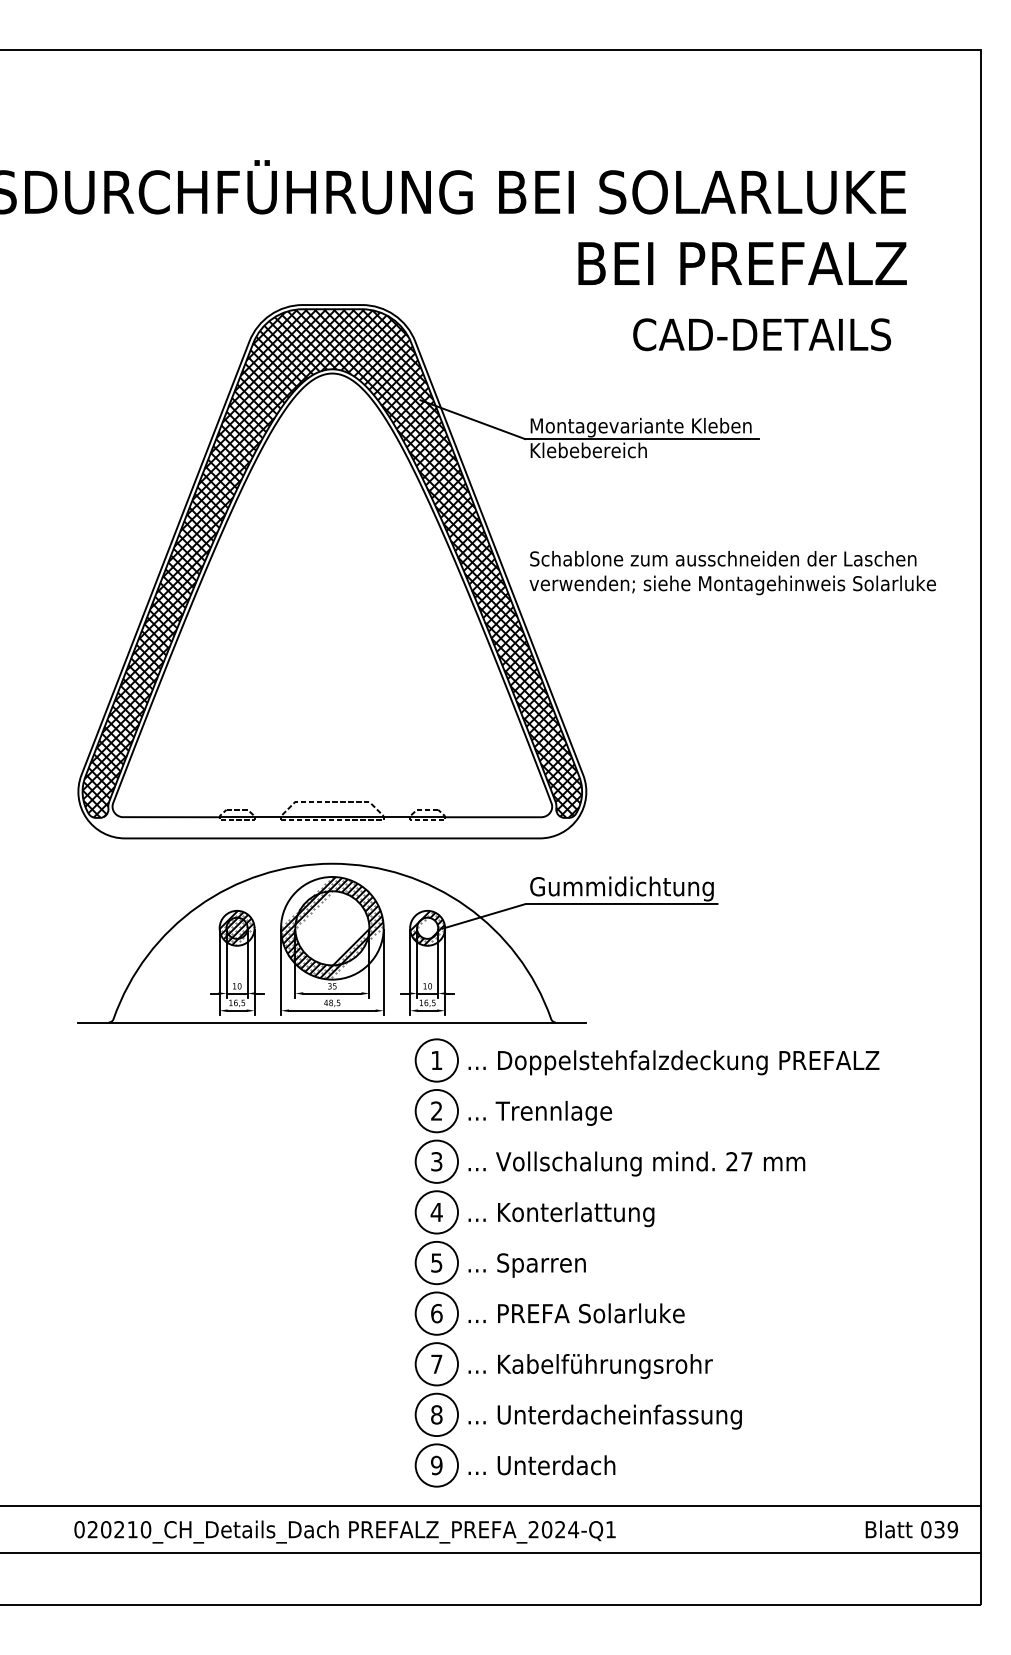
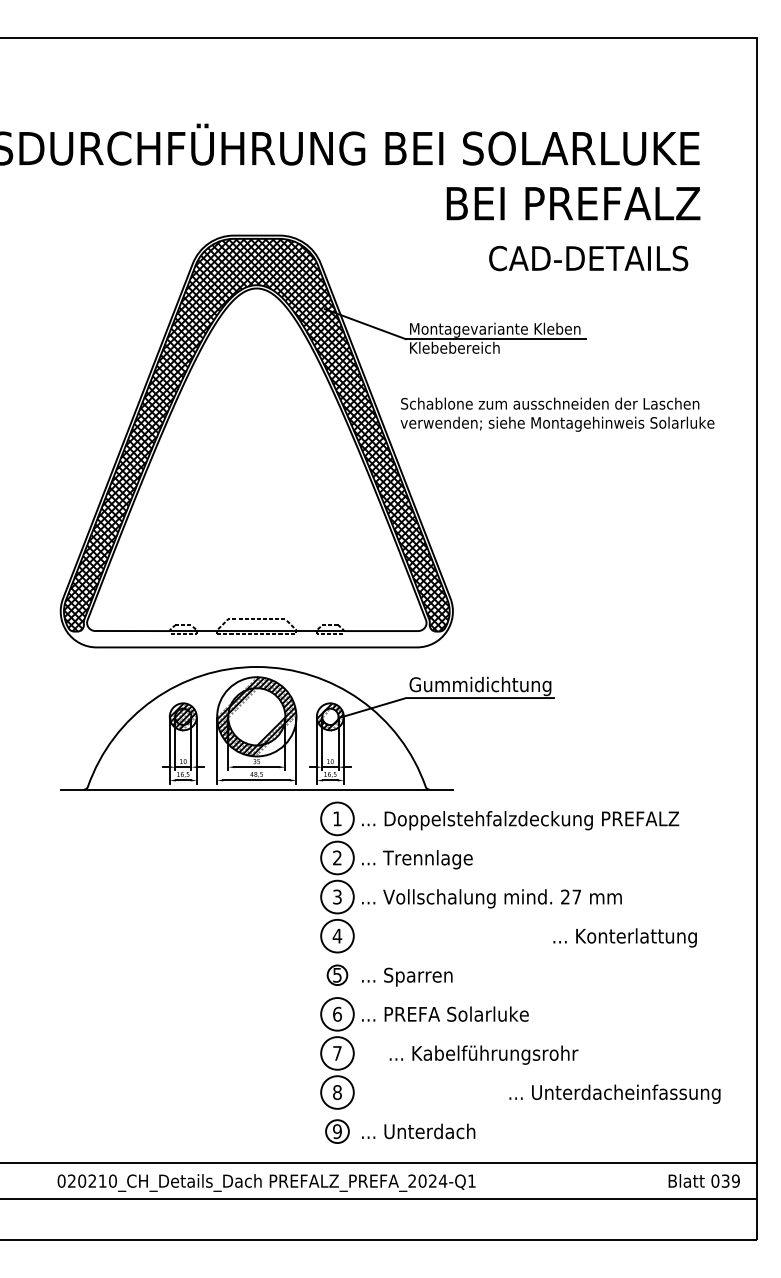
text: (732, 573) -> (557, 415), moved
text: (561, 1214) -> (625, 937), moved
circle: (436, 1262) -> (337, 974), size x0.6
text: (590, 1366) -> (483, 1055), moved
text: (604, 1416) -> (614, 1093), moved
circle: (436, 1465) -> (337, 1131), size x0.7

